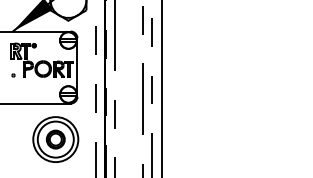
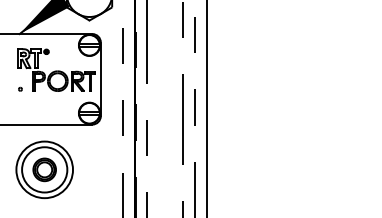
part: (55, 139) -> (44, 169), moved

